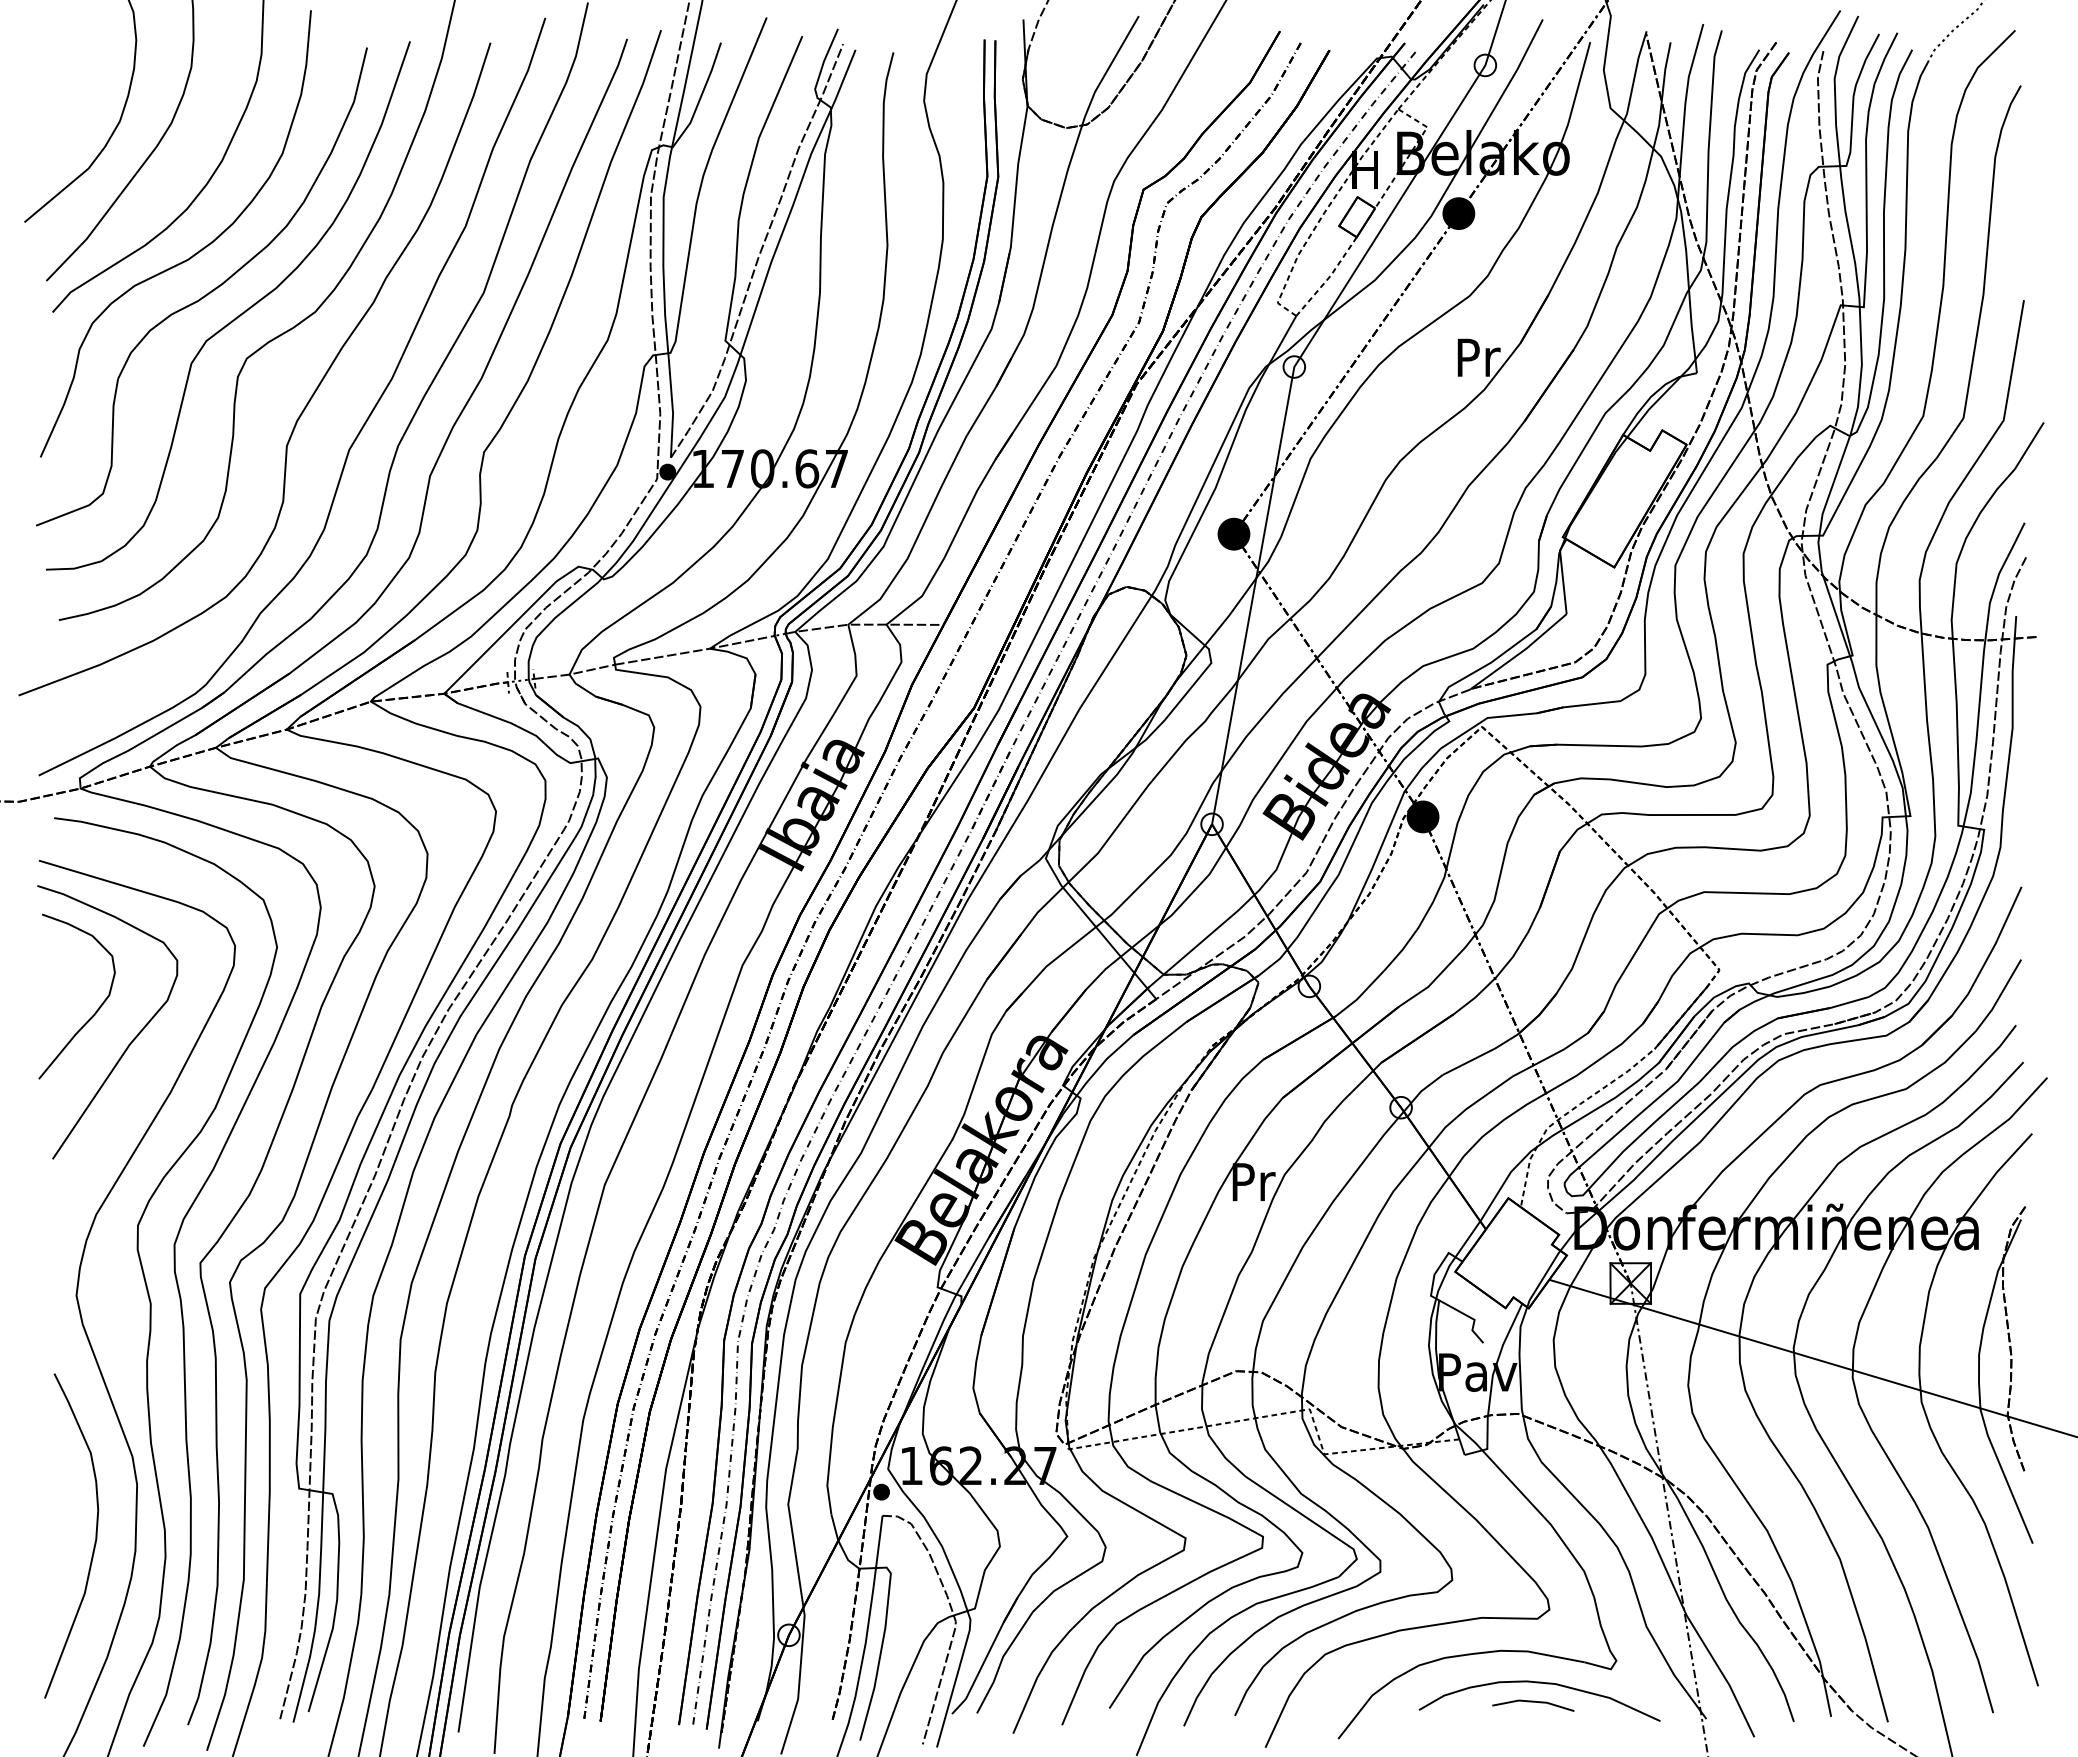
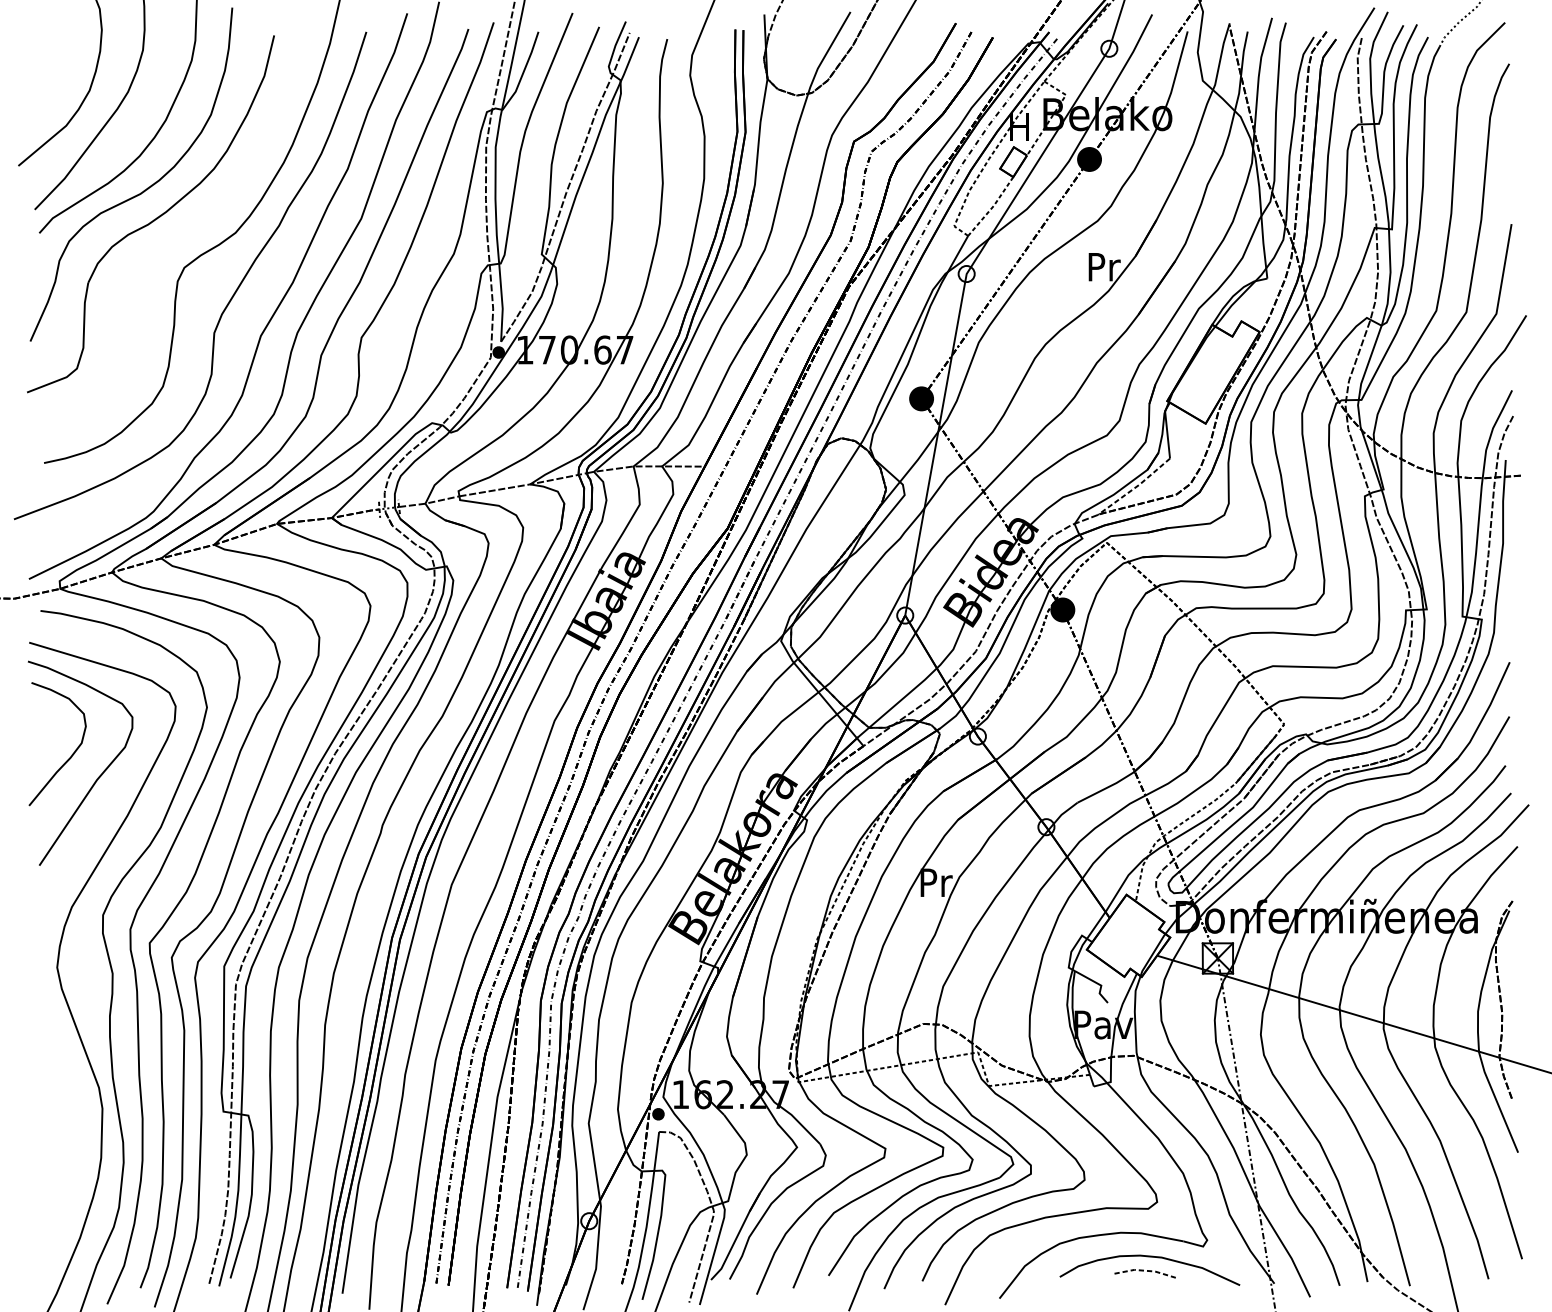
part: (235, 317) -> (175, 237), removed
line: (1519, 653) -> (1134, 487), solid -> dashed
curve: (95, 1535) -> (71, 1146), removed
line: (1533, 1701) -> (1145, 1270), solid -> dashed

